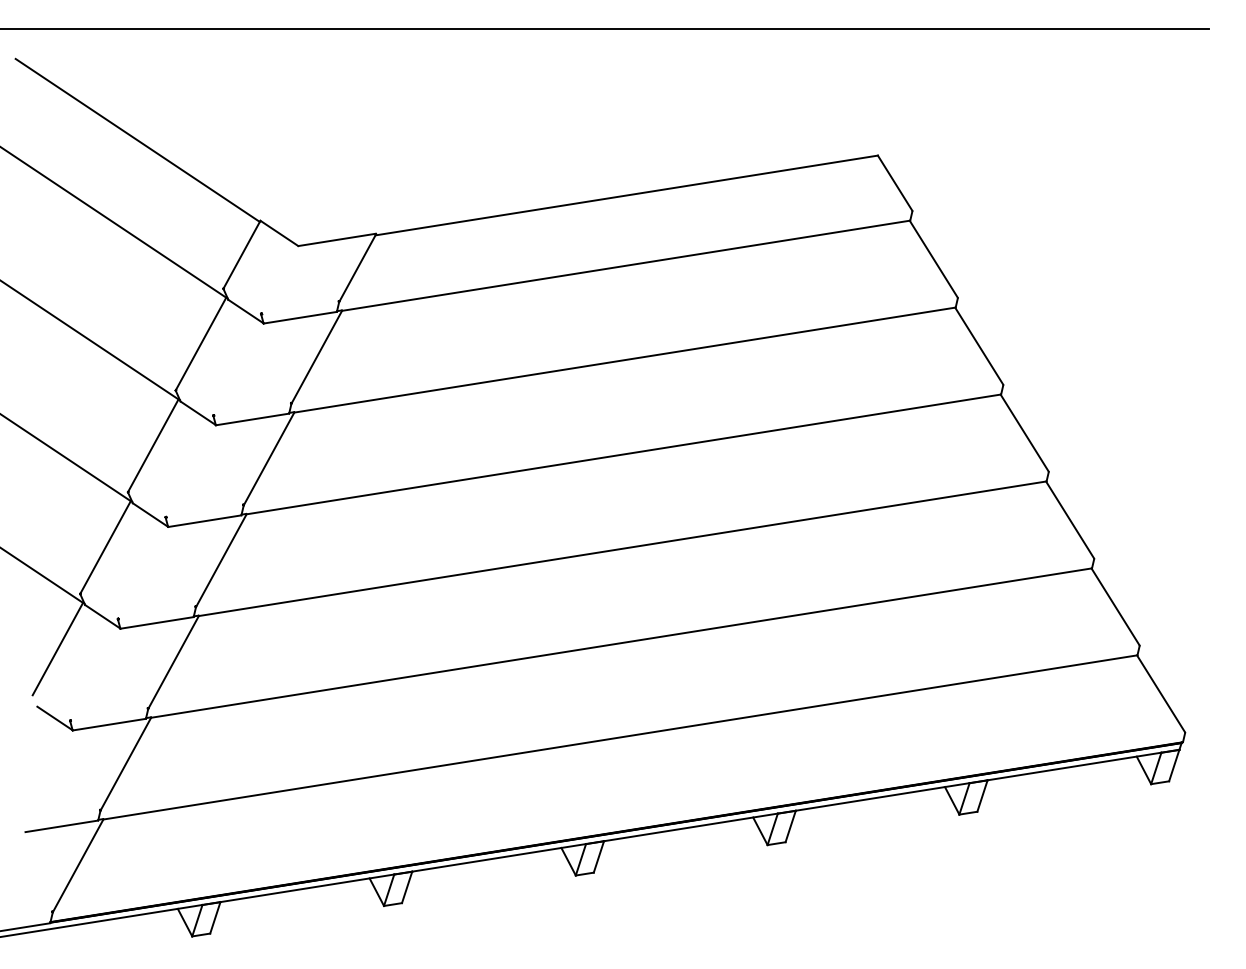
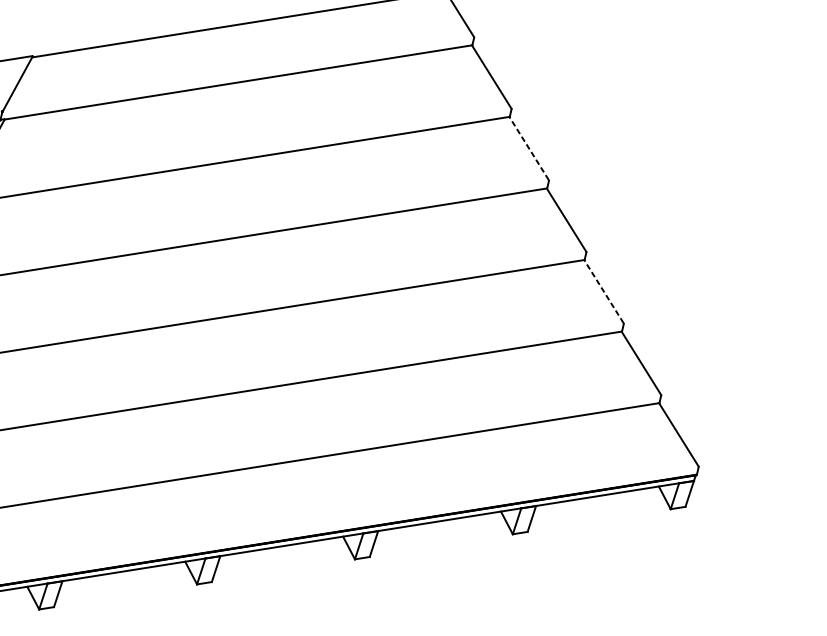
line: (978, 345) -> (528, 148), solid -> dashed
line: (1069, 519) -> (603, 291), solid -> dashed

